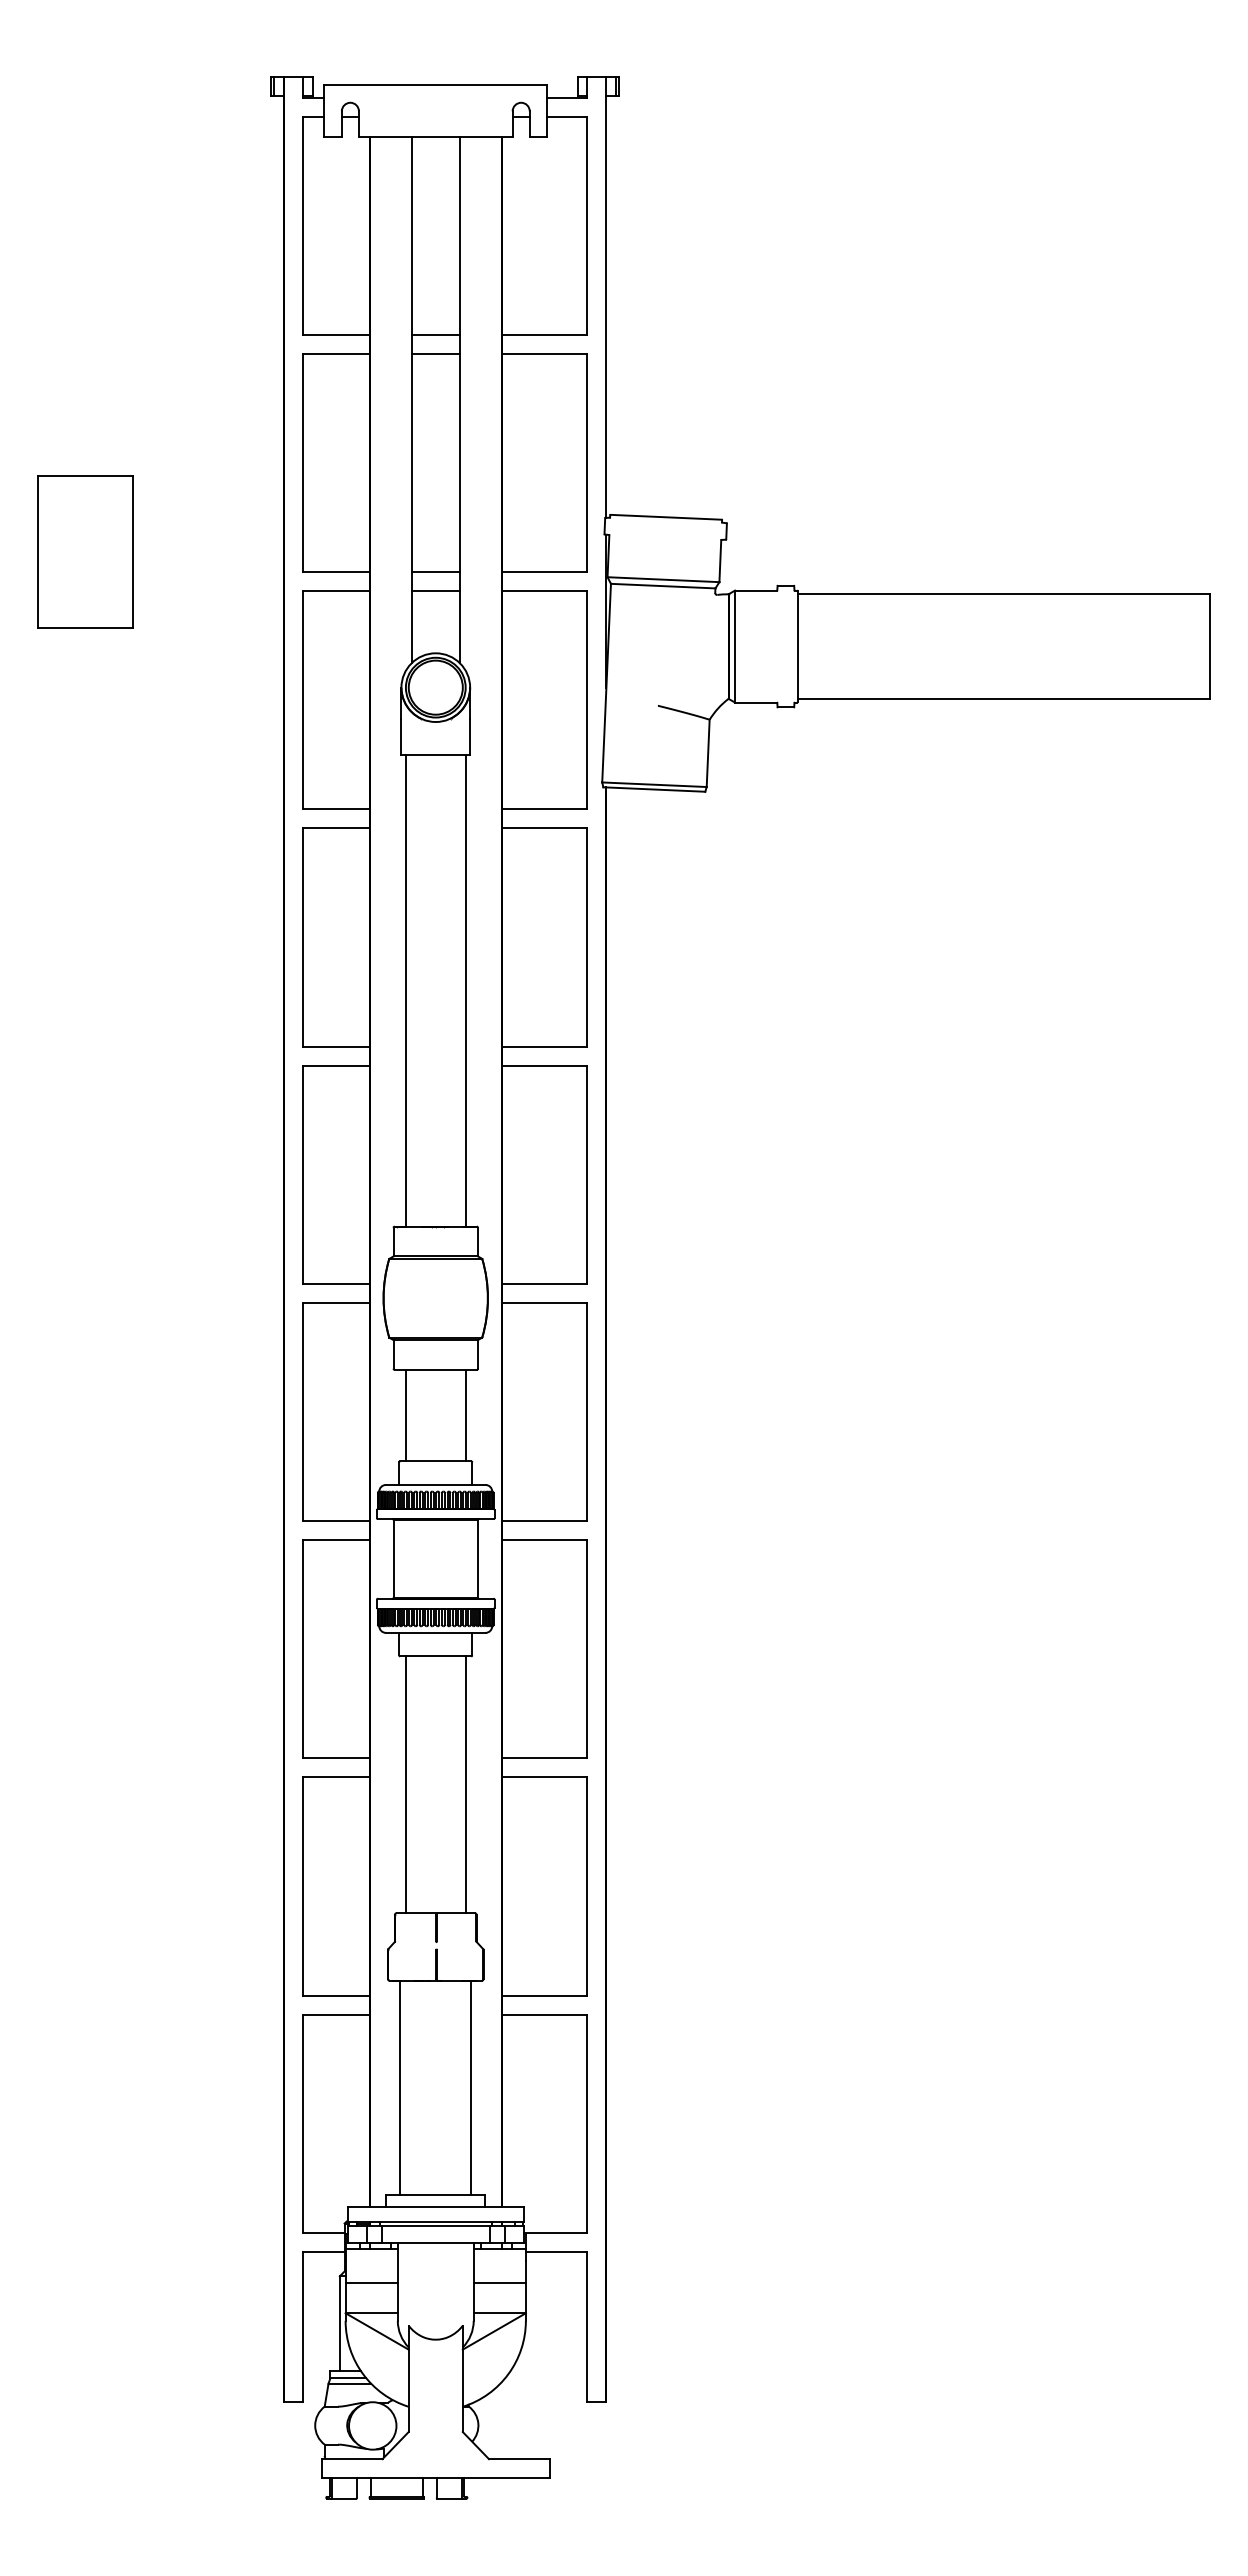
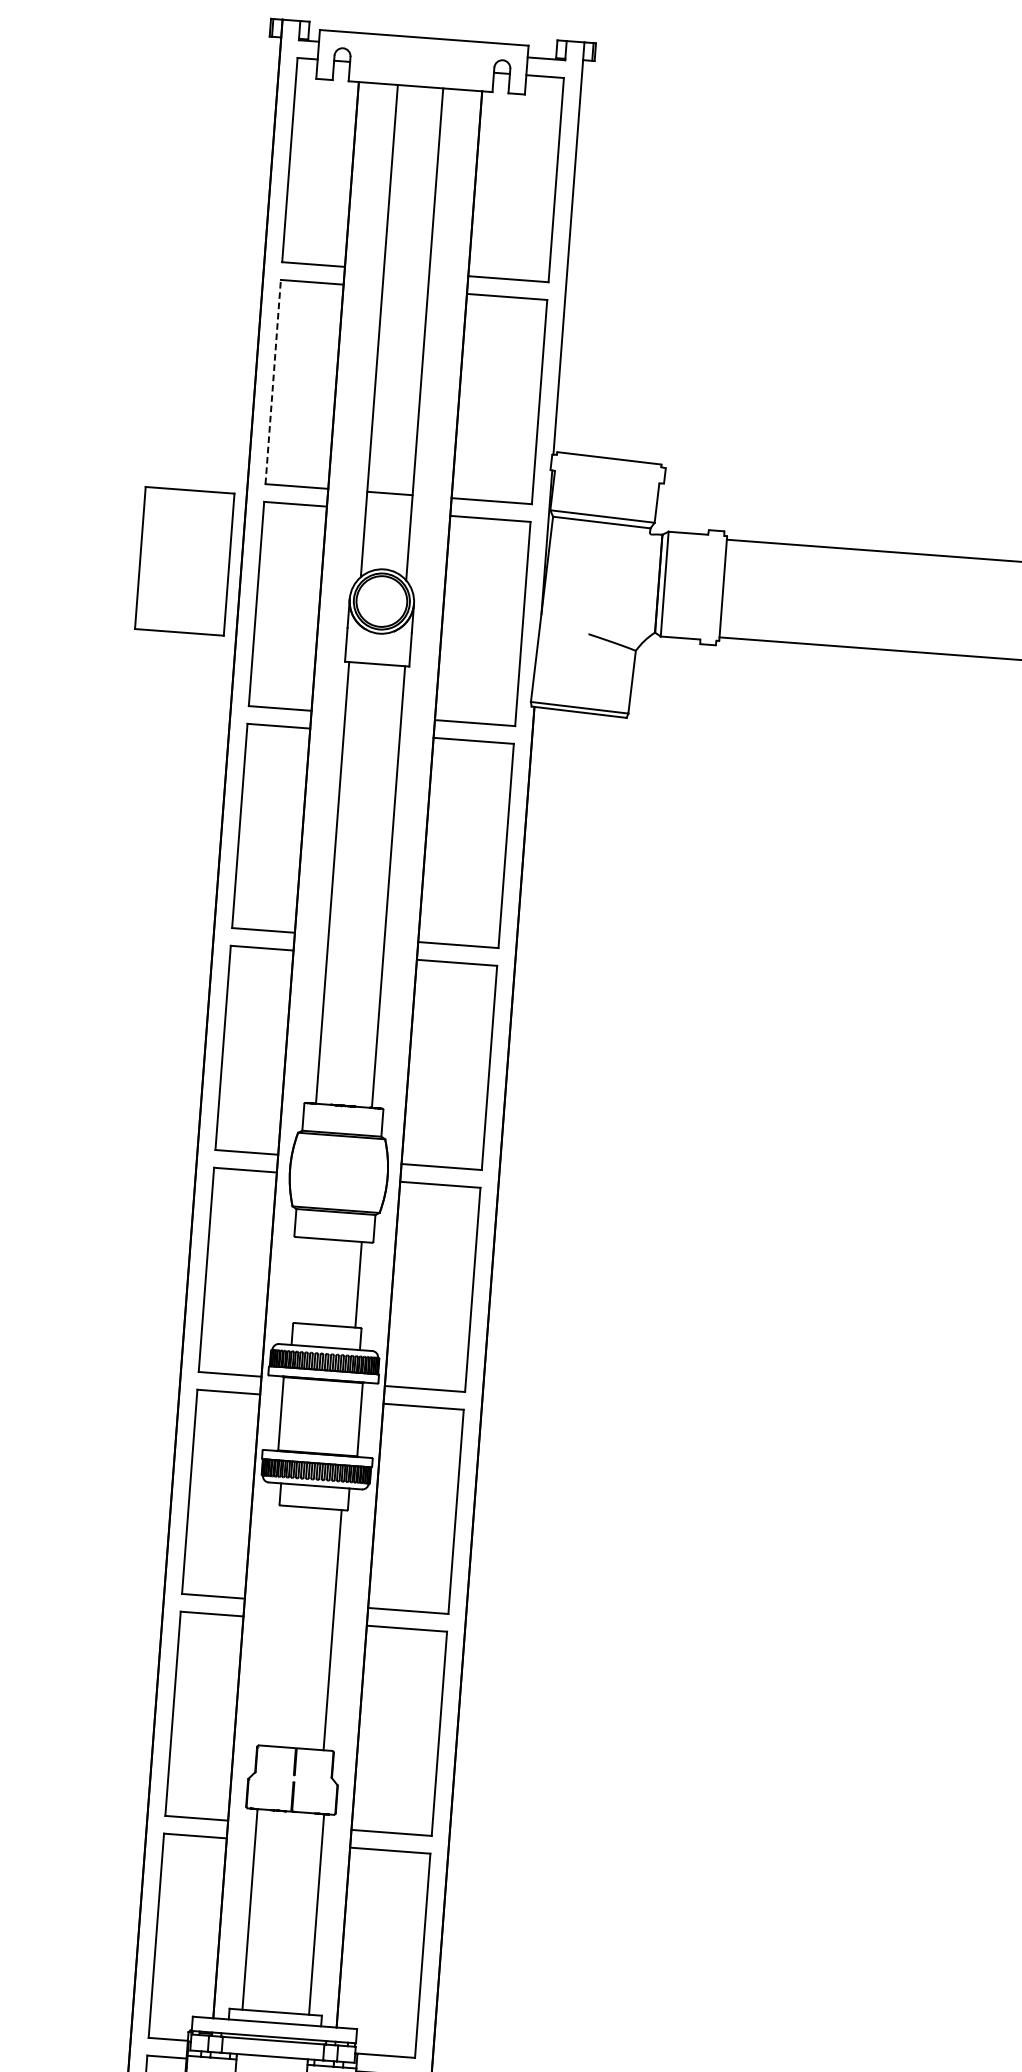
line: (435, 334) -> (406, 271), removed
line: (435, 353) -> (405, 288), removed
line: (302, 462) -> (272, 381), solid -> dashed
part: (85, 551) -> (185, 561), moved
line: (435, 591) -> (388, 511), removed
line: (405, 1415) -> (302, 1280), removed
line: (405, 1784) -> (276, 1625), removed

